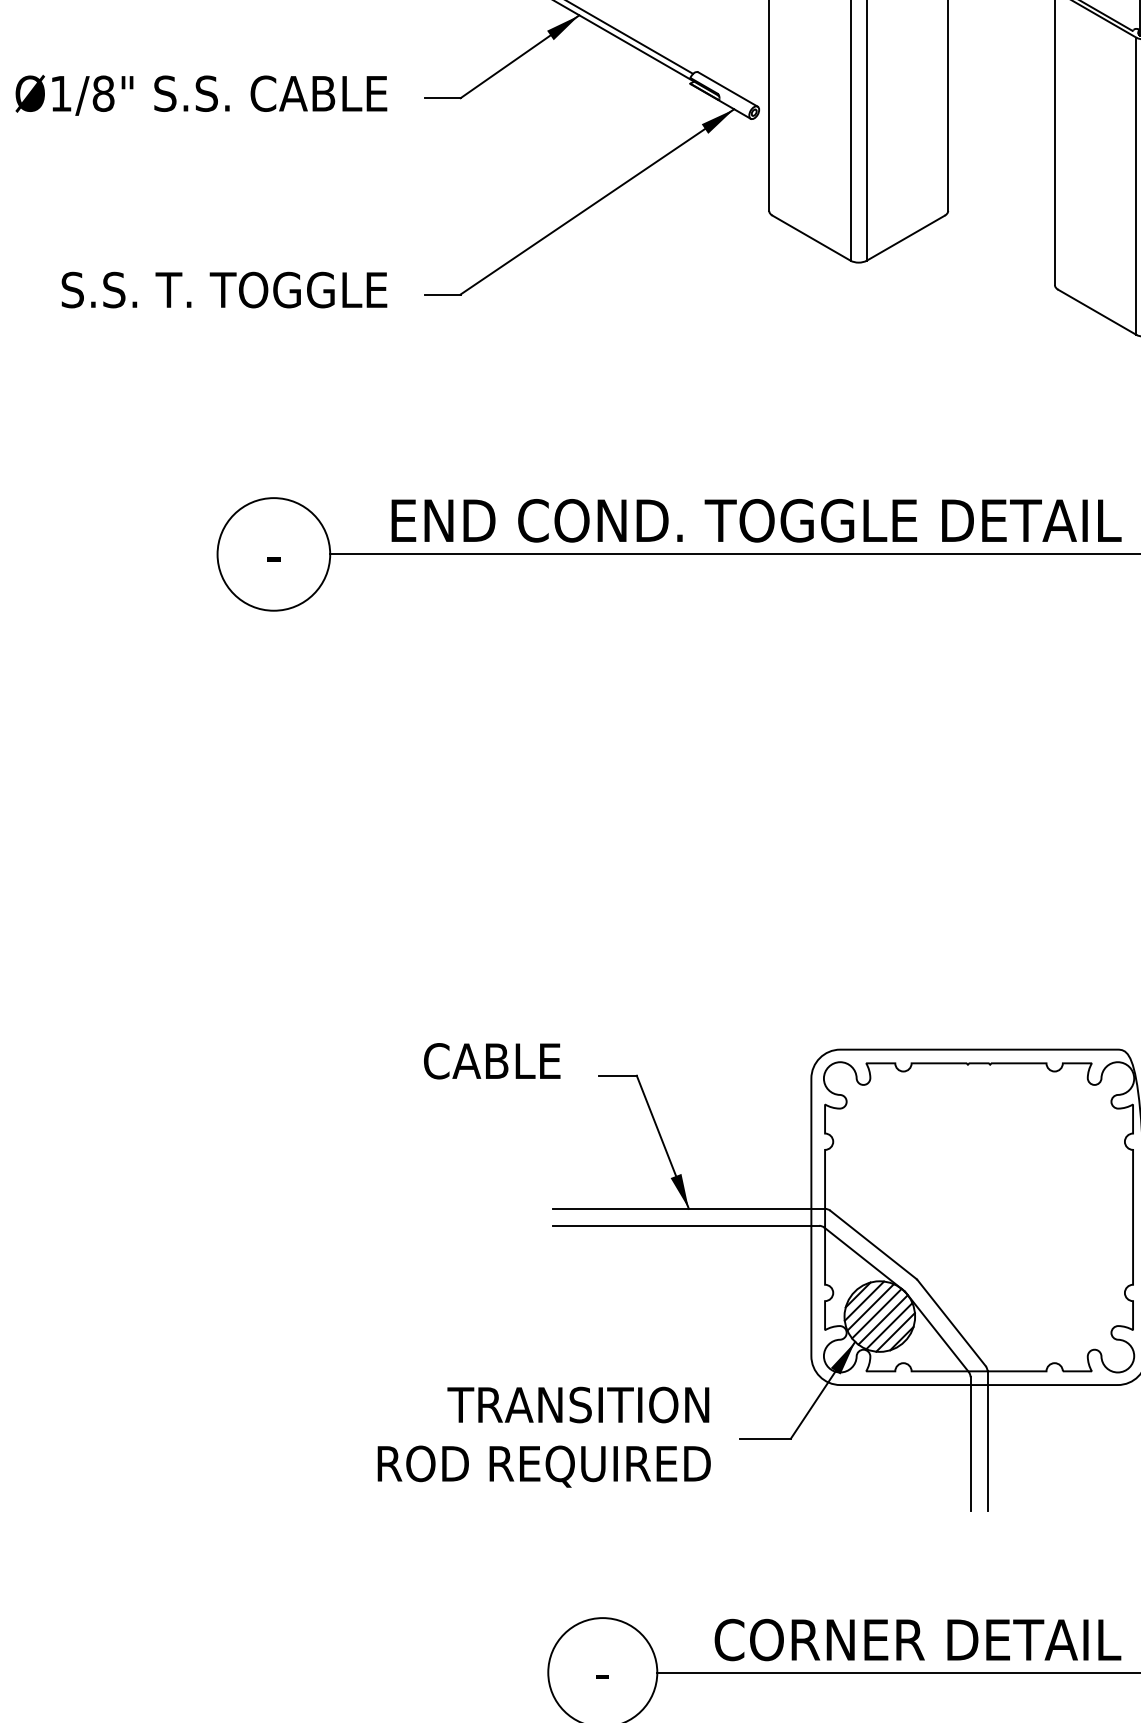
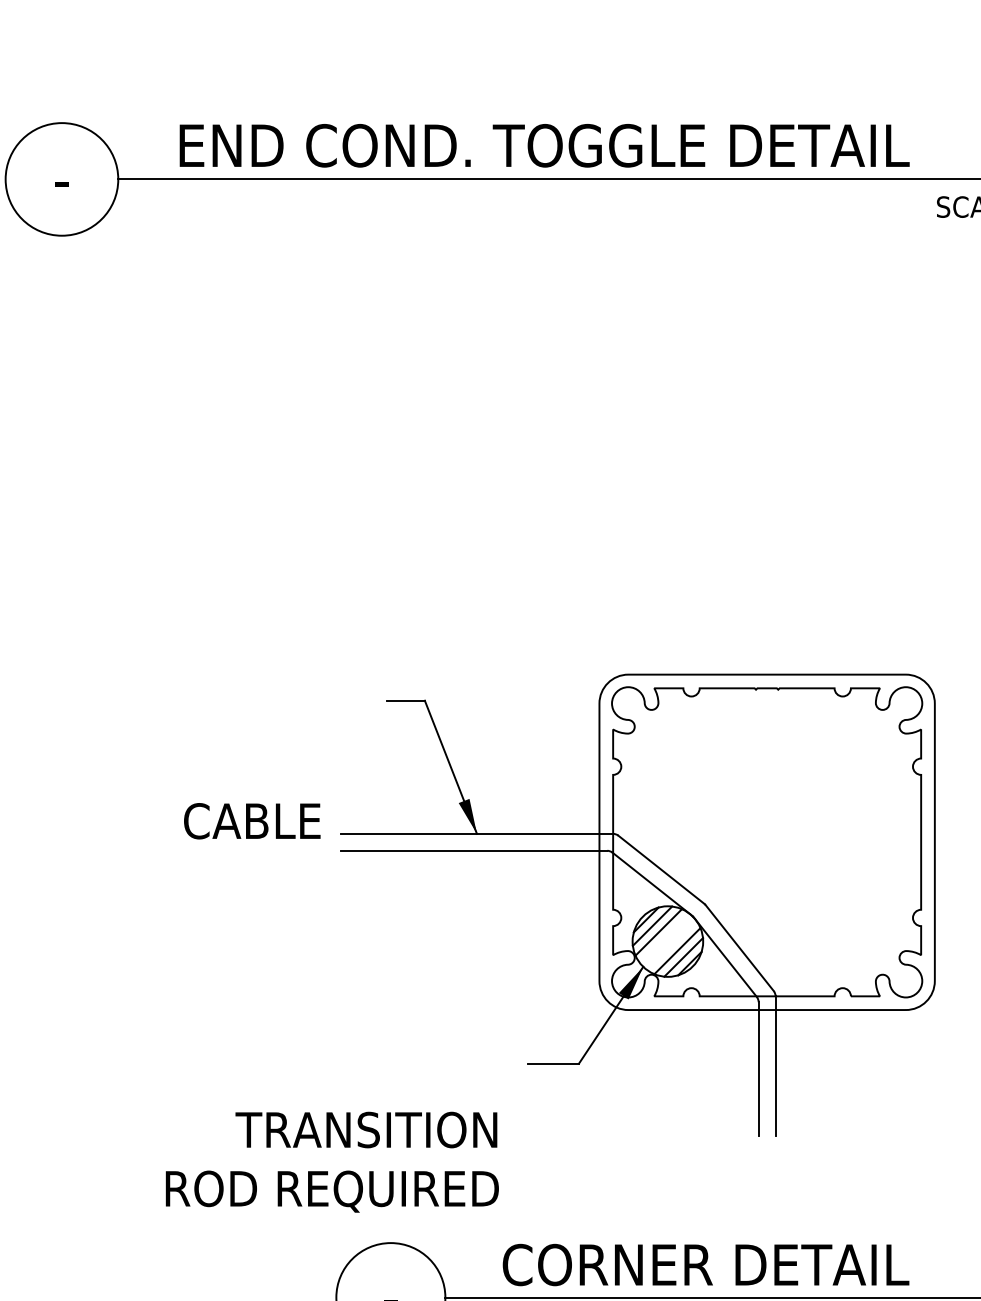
text: (492, 1061) -> (252, 821), moved
line: (876, 1313) -> (664, 938), removed
line: (882, 1319) -> (670, 944), removed
text: (543, 1436) -> (331, 1161), moved

